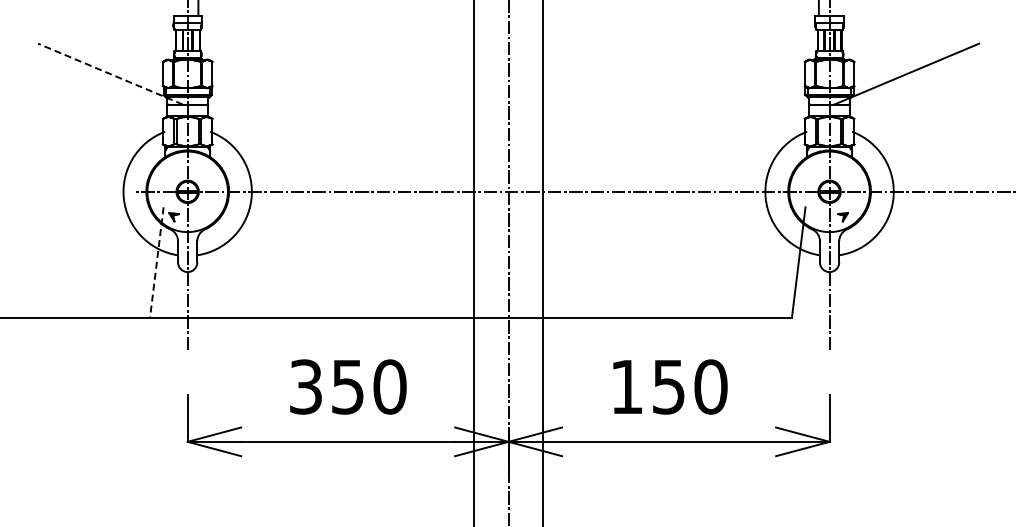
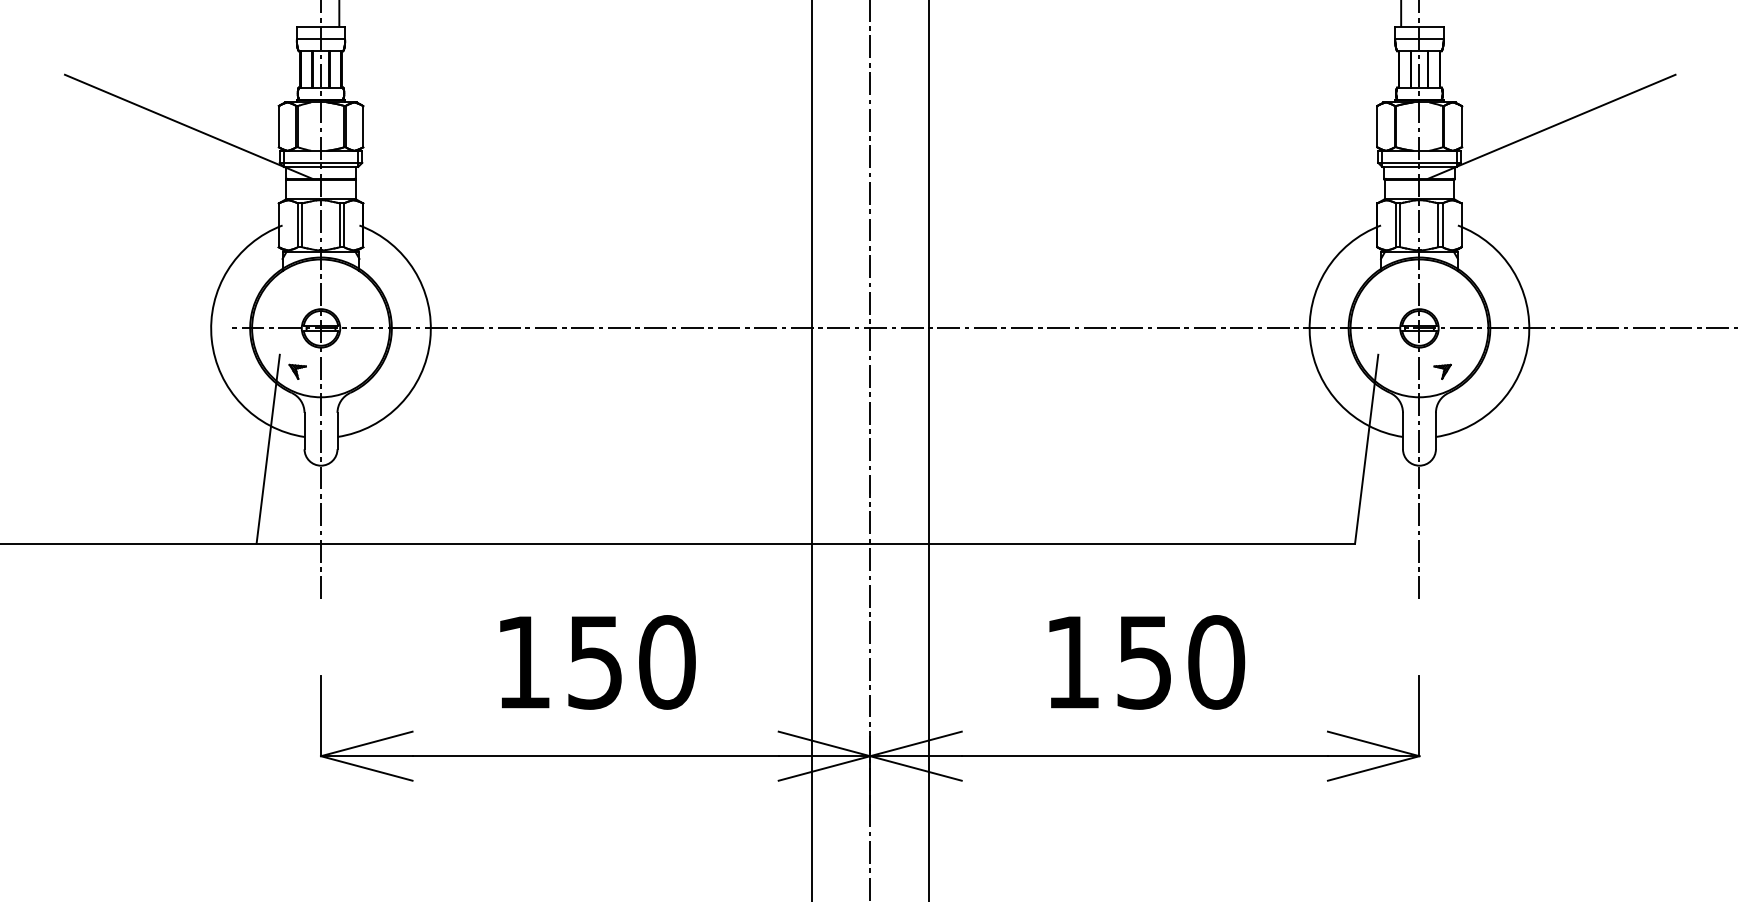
line: (109, 73) -> (187, 125), dashed -> solid
line: (156, 262) -> (267, 449), dashed -> solid
text: (305, 386) -> (522, 661), 350 -> 150

